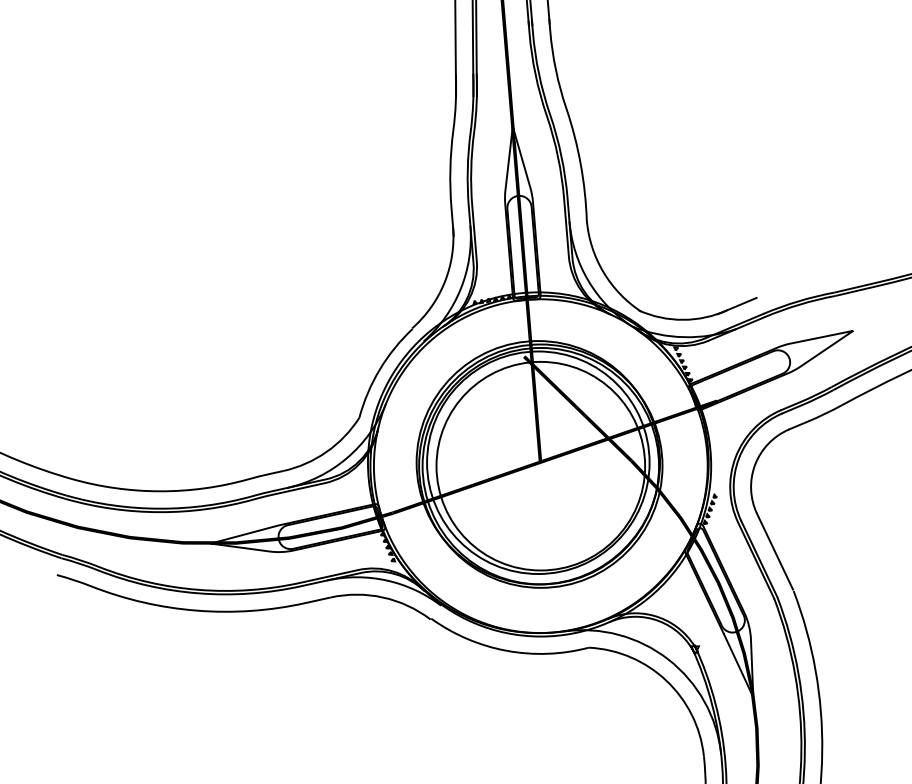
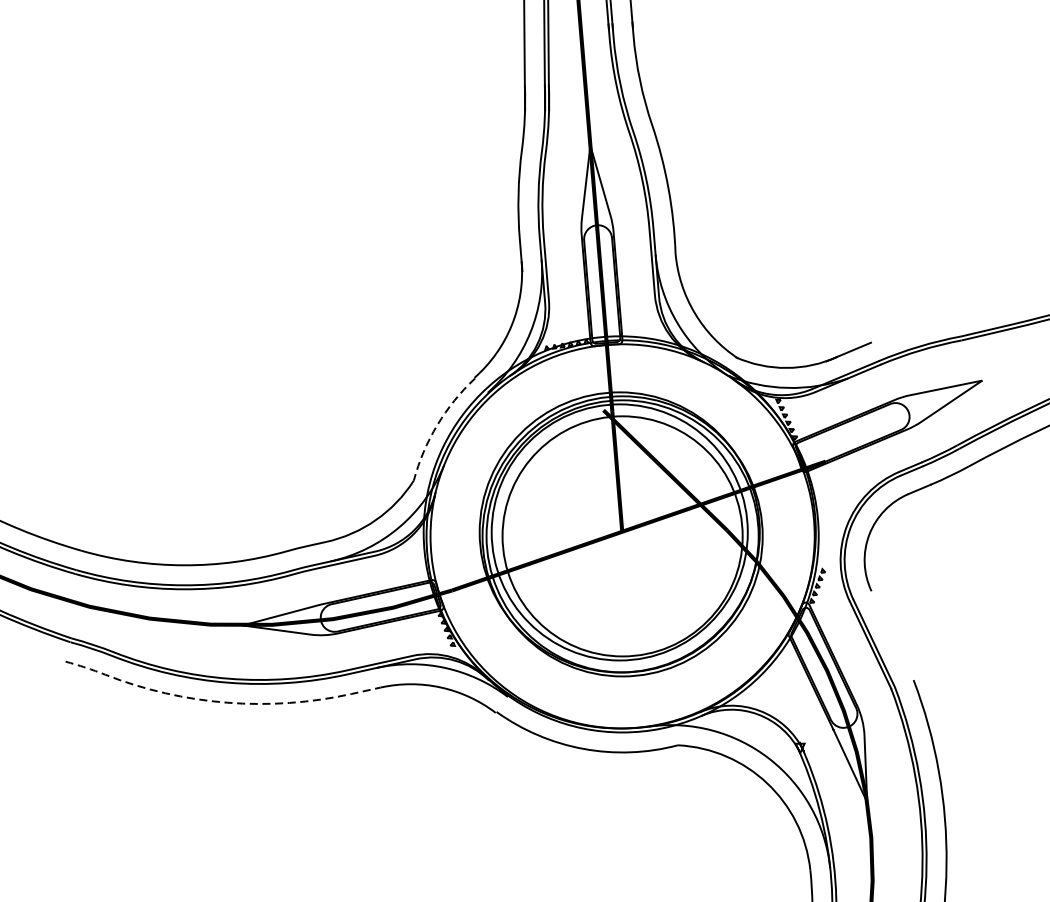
arc: (379, 369) -> (436, 425), solid -> dashed
line: (775, 551) -> (892, 634), removed
line: (189, 609) -> (218, 701), solid -> dashed

